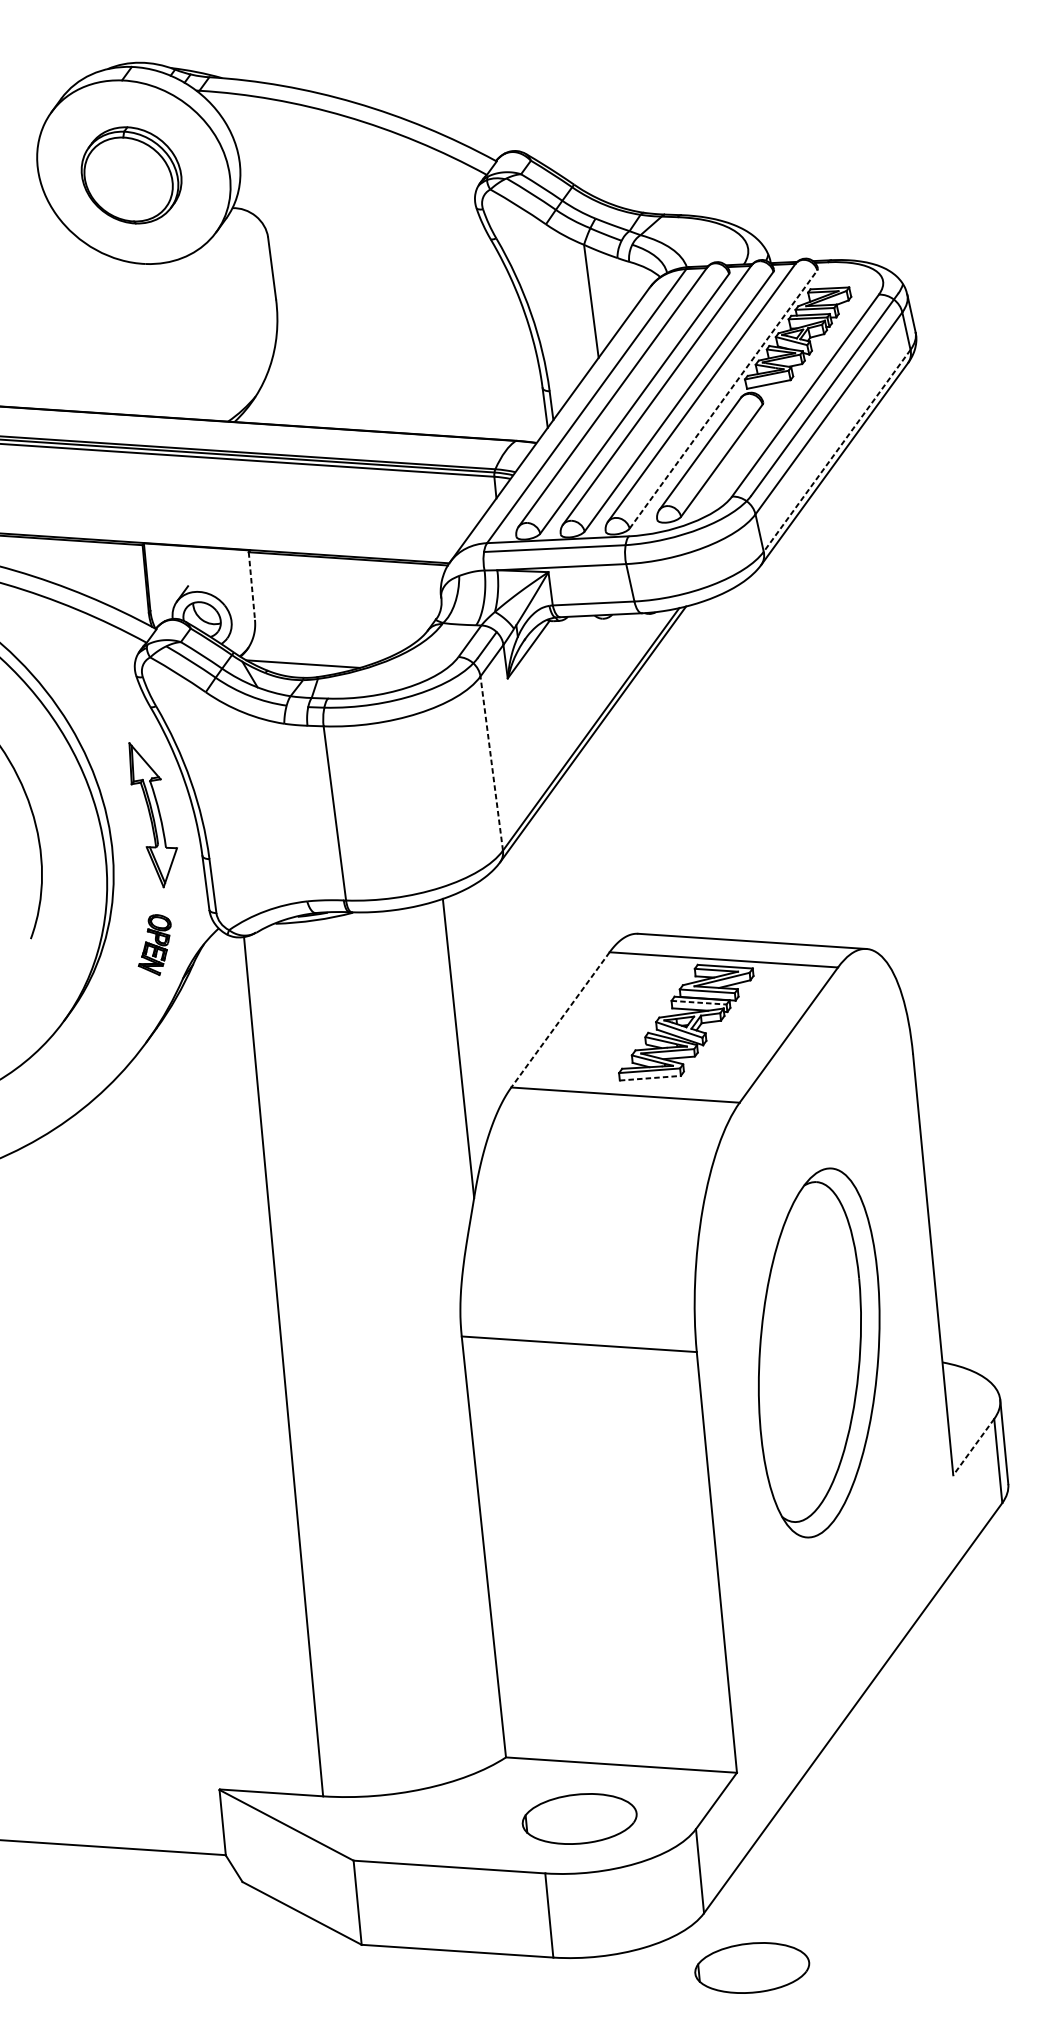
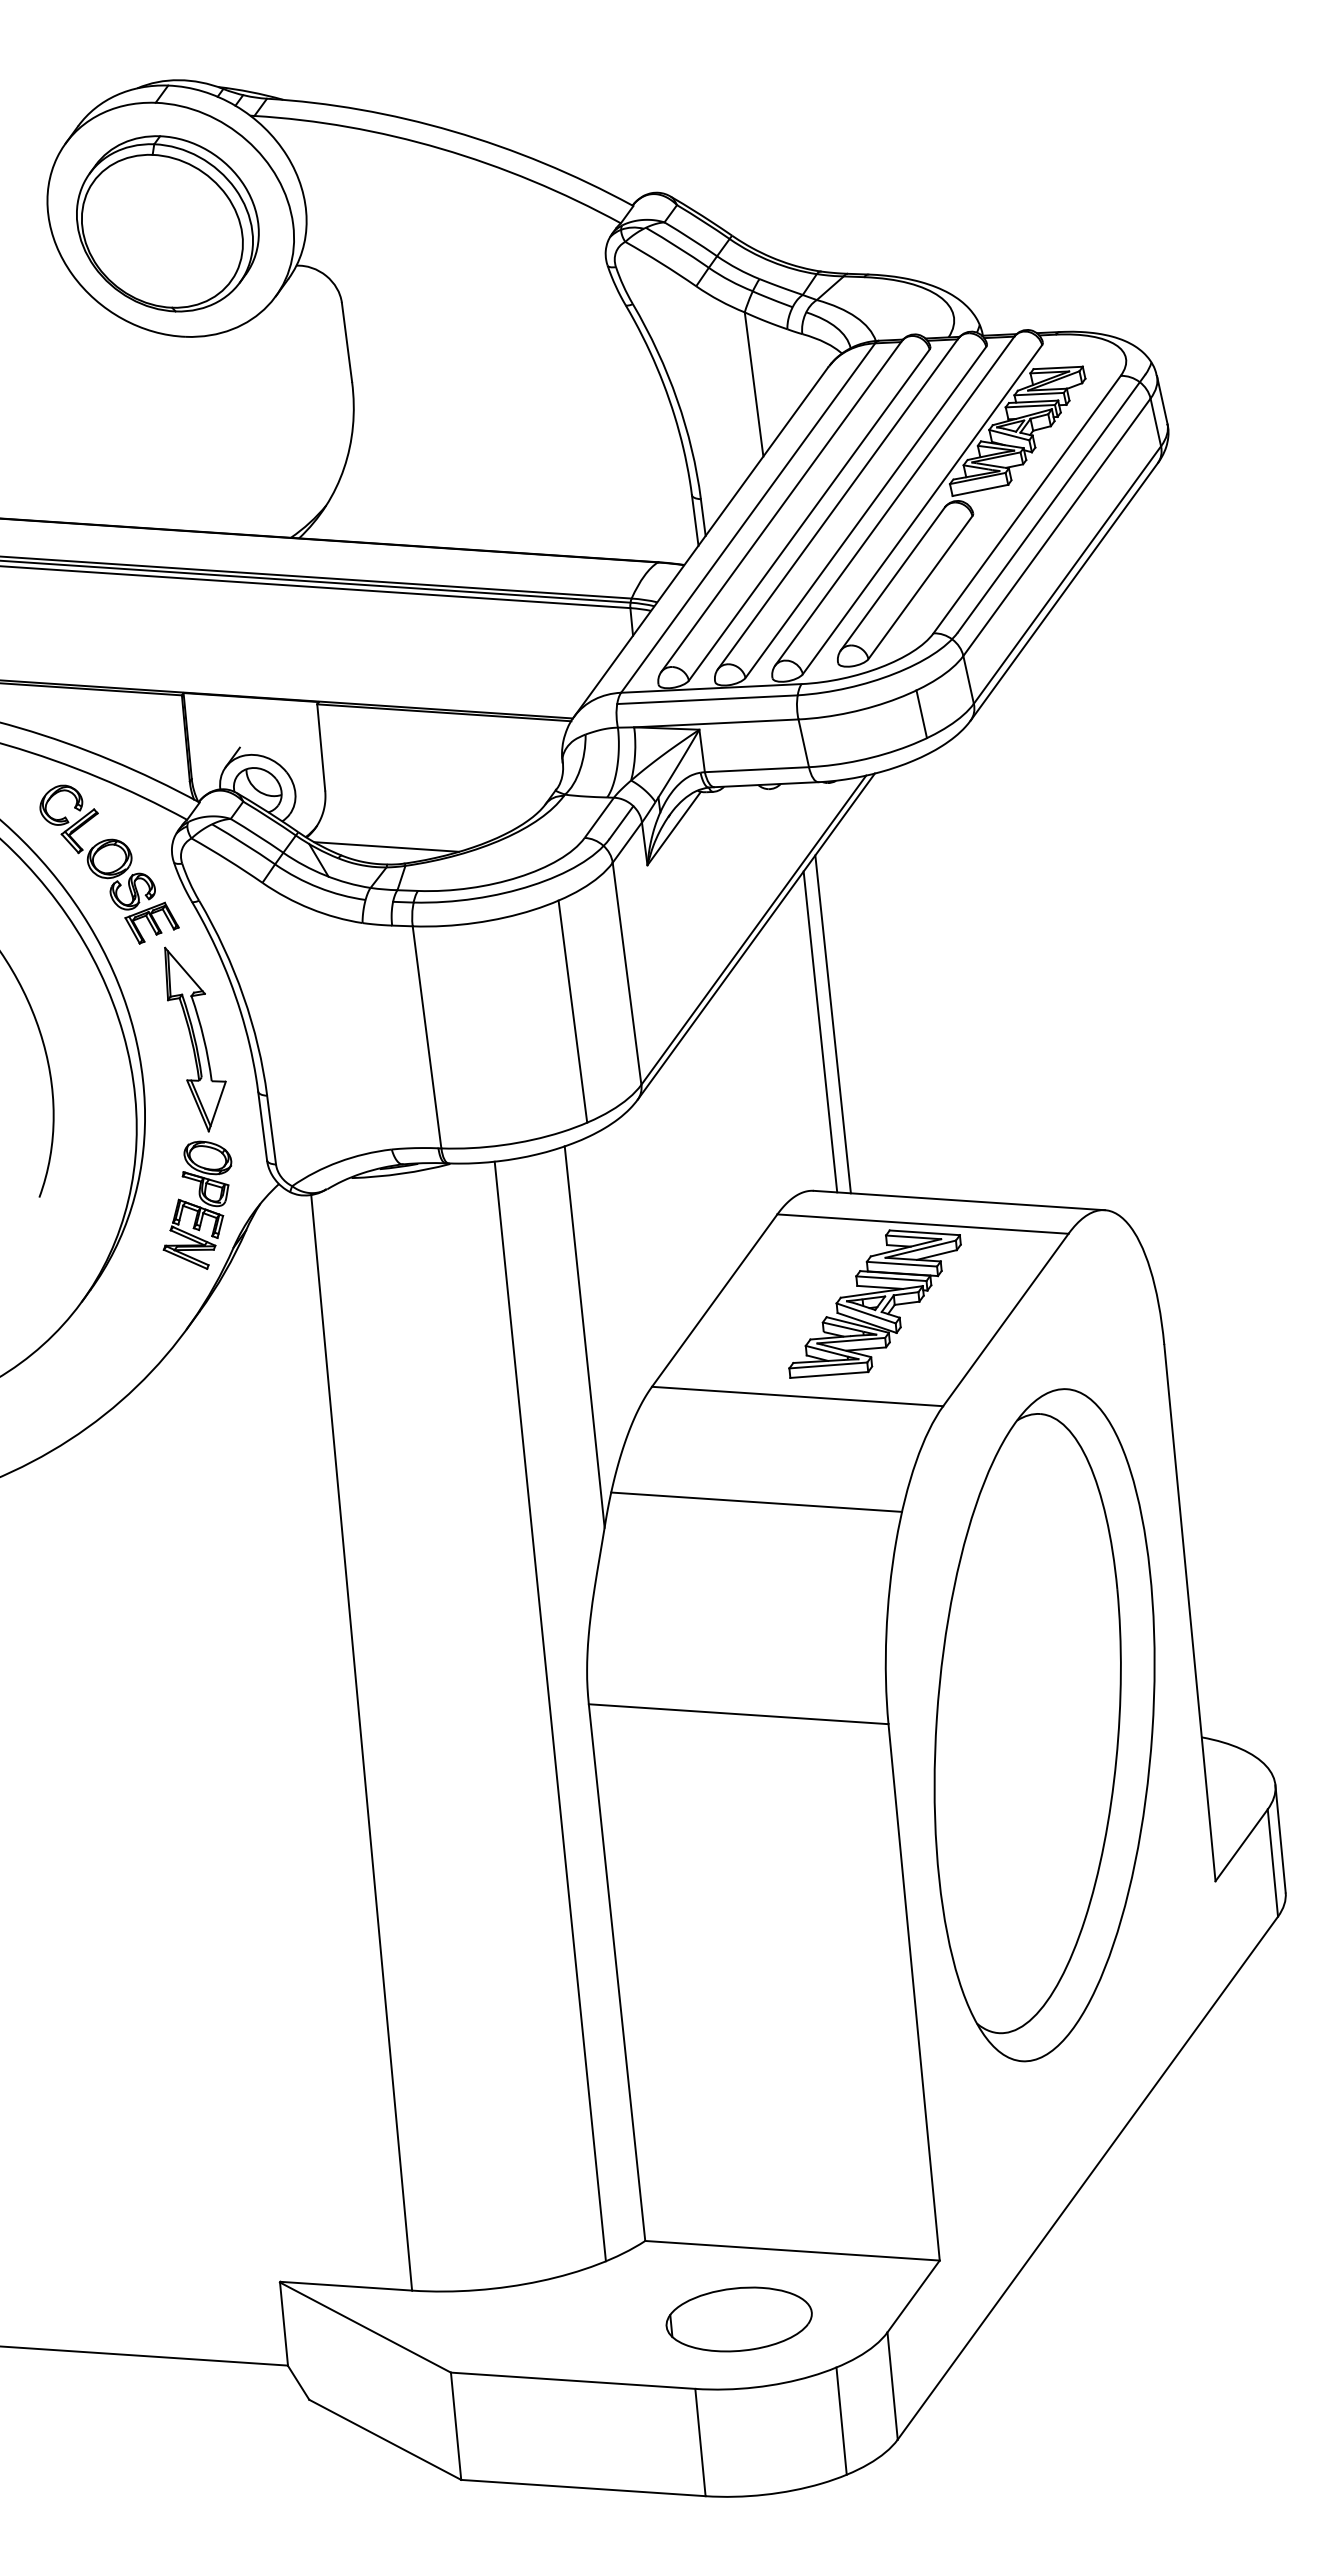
part: (131, 175) -> (167, 223), size x1.43
line: (723, 399) -> (922, 509), dashed -> solid
line: (837, 451) -> (1067, 575), dashed -> solid
line: (722, 560) -> (921, 714), added
line: (252, 586) -> (321, 747), dashed -> solid
part: (85, 677) -> (109, 864), added
line: (492, 763) -> (627, 973), dashed -> solid
line: (448, 793) -> (572, 1011), added
line: (652, 803) -> (832, 1024), added
line: (643, 808) -> (820, 1031), added
part: (154, 944) -> (197, 1204), size x1.67
line: (699, 1002) -> (891, 1278), dashed -> solid
line: (560, 1019) -> (714, 1300), dashed -> solid
line: (650, 1077) -> (829, 1374), dashed -> solid
line: (593, 1177) -> (756, 1501), added
line: (430, 1342) -> (549, 1711), added
part: (819, 1353) -> (1044, 1725), size x1.43
line: (973, 1447) -> (1241, 1845), dashed -> solid
line: (659, 1898) -> (841, 2420), added
part: (751, 1968) -> (958, 2509), removed

